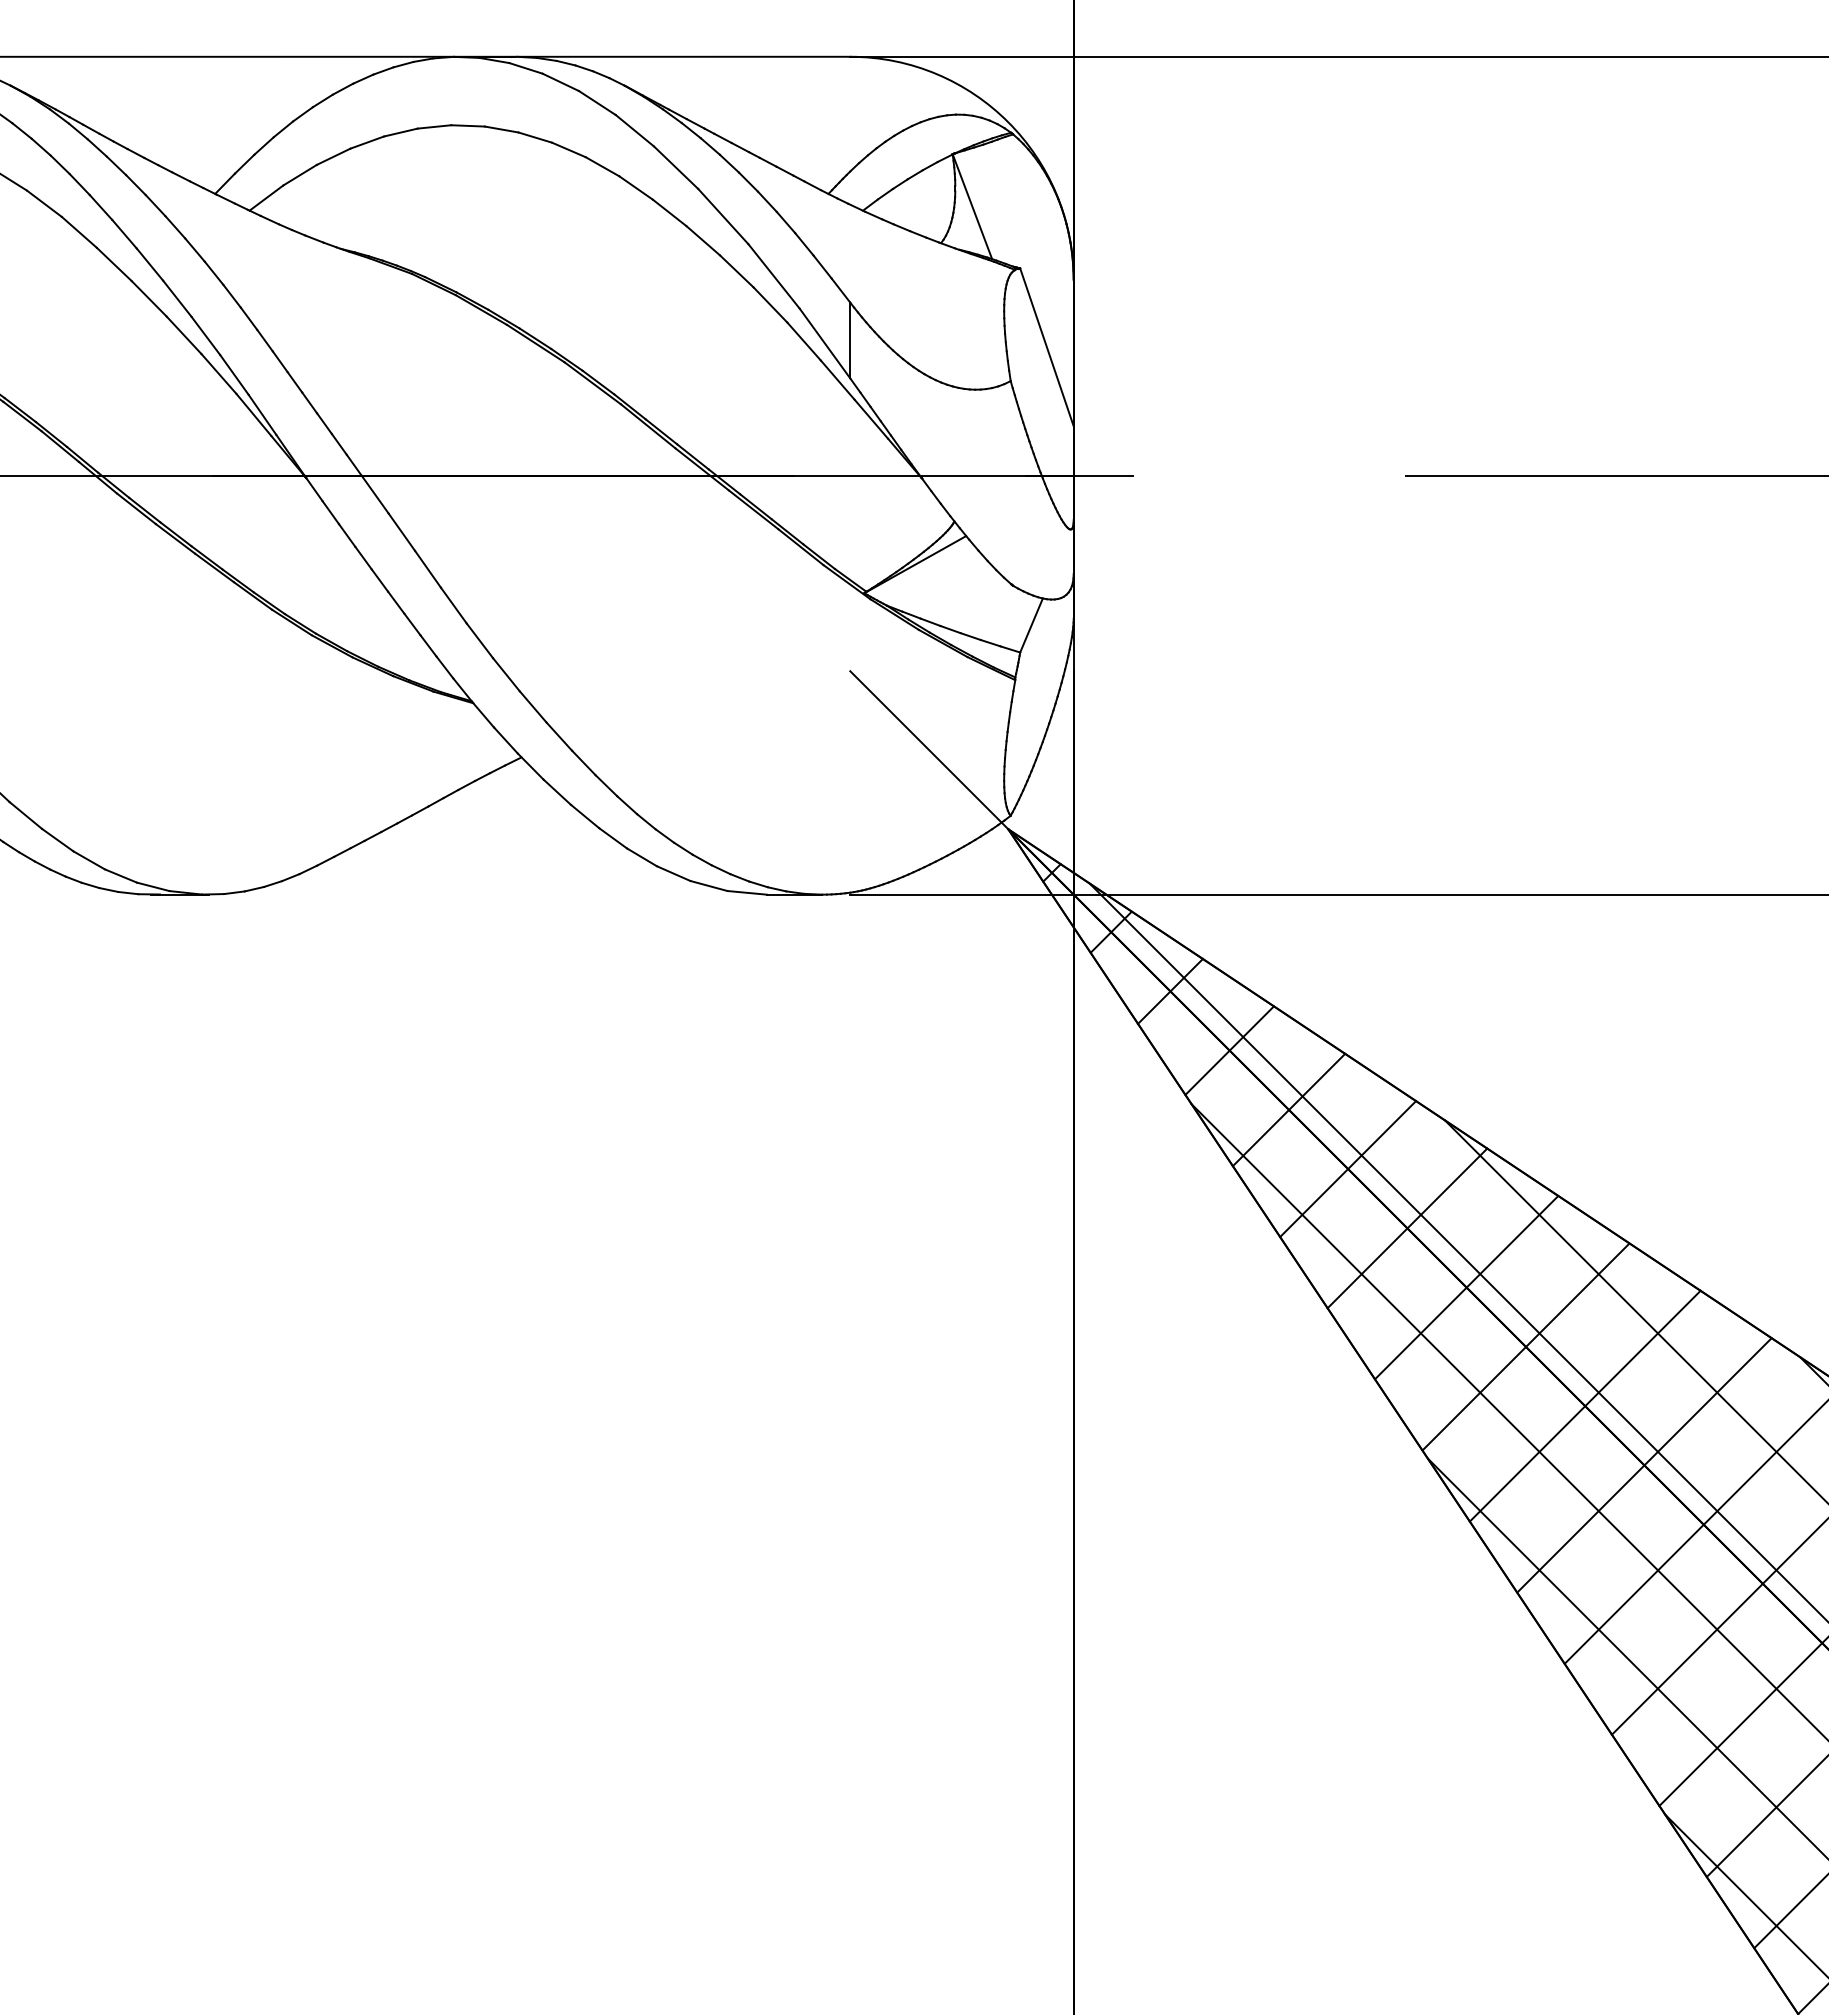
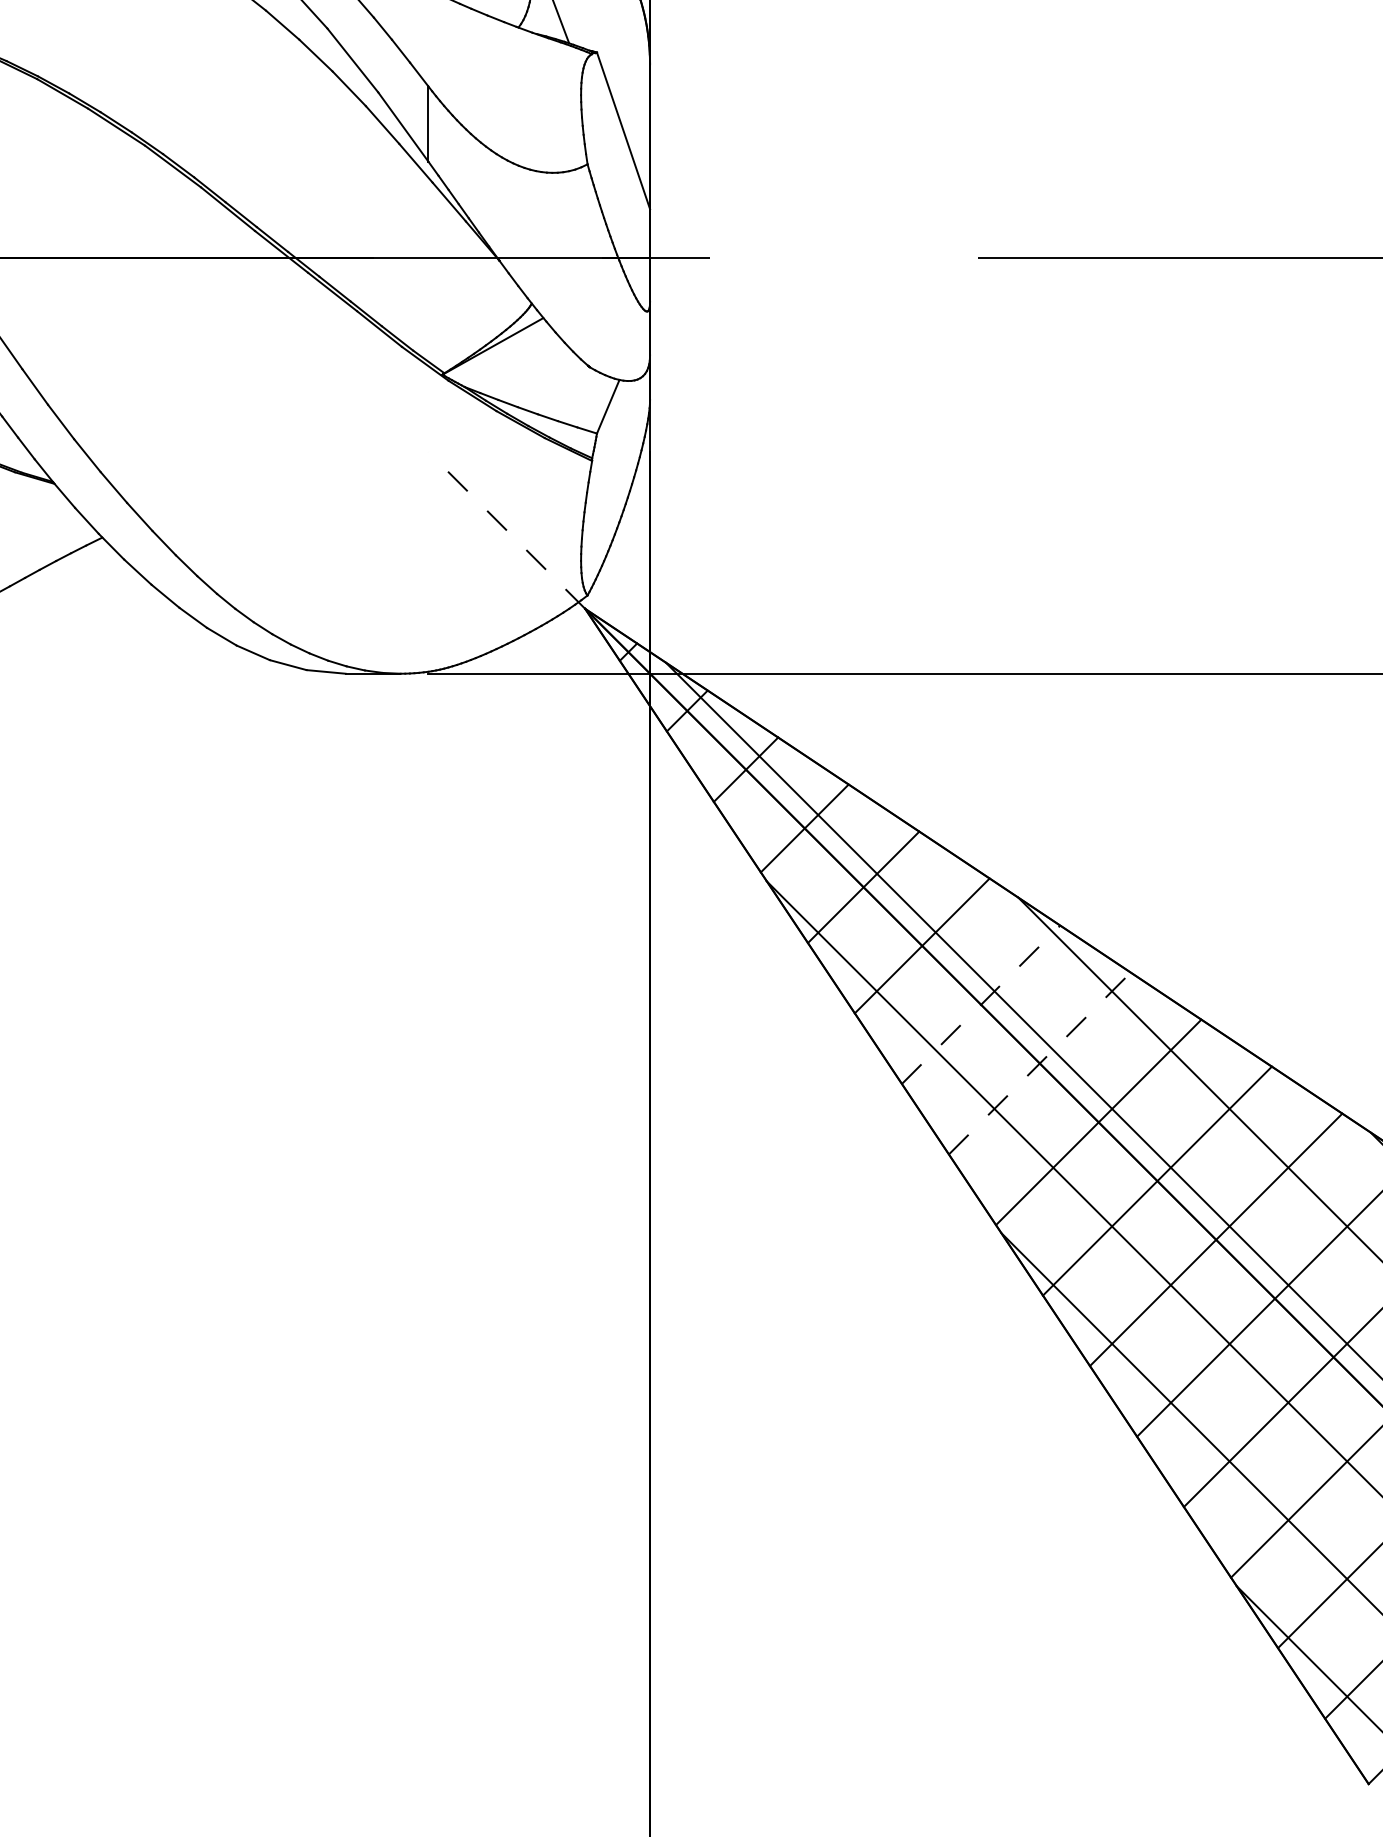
line: (929, 750) -> (507, 530), solid -> dashed
line: (1407, 1228) -> (981, 1004), solid -> dashed
line: (1466, 1287) -> (1039, 1063), solid -> dashed

